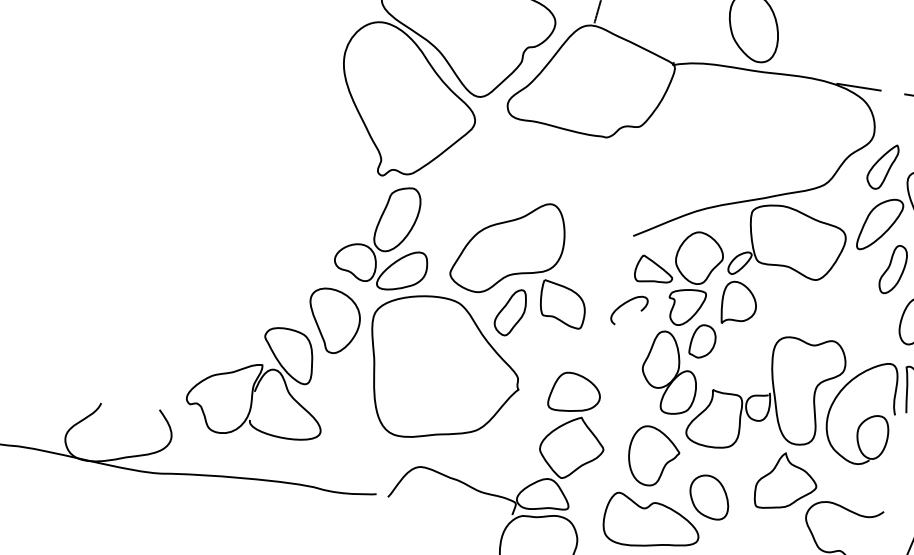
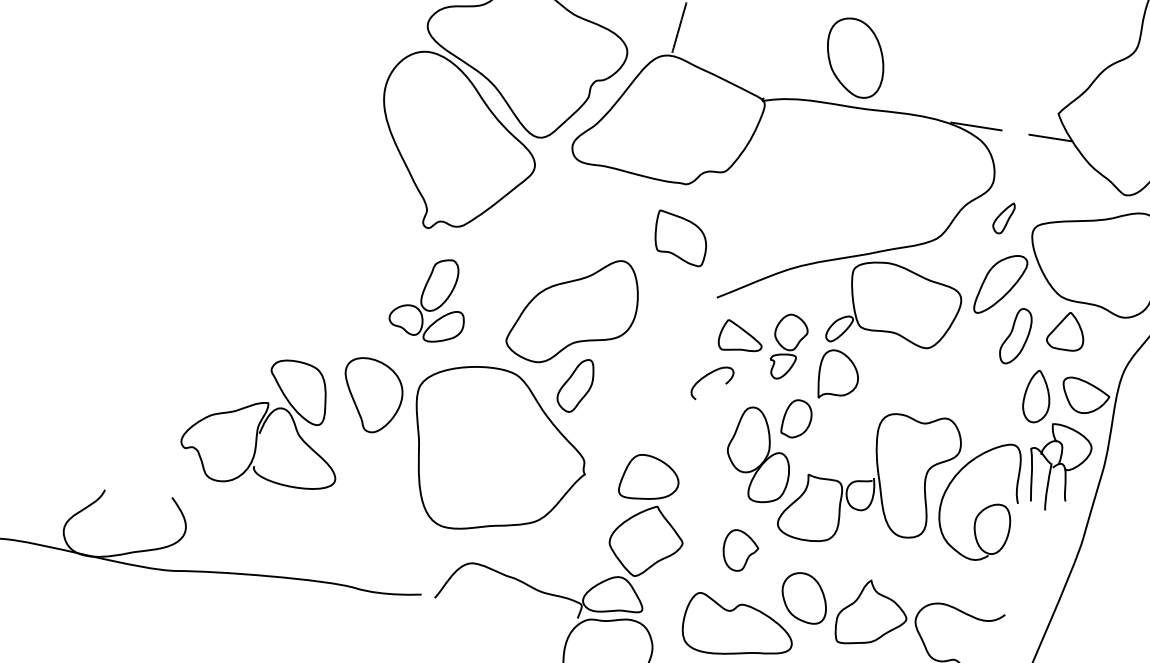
part: (882, 167) -> (1003, 218), size x0.6
part: (380, 238) -> (426, 300), size x0.7
part: (695, 278) -> (788, 346), size x0.6
part: (562, 304) -> (680, 238), moved
part: (253, 383) -> (258, 424), moved
part: (653, 455) -> (740, 550), size x0.6
part: (785, 480) -> (870, 611), moved

